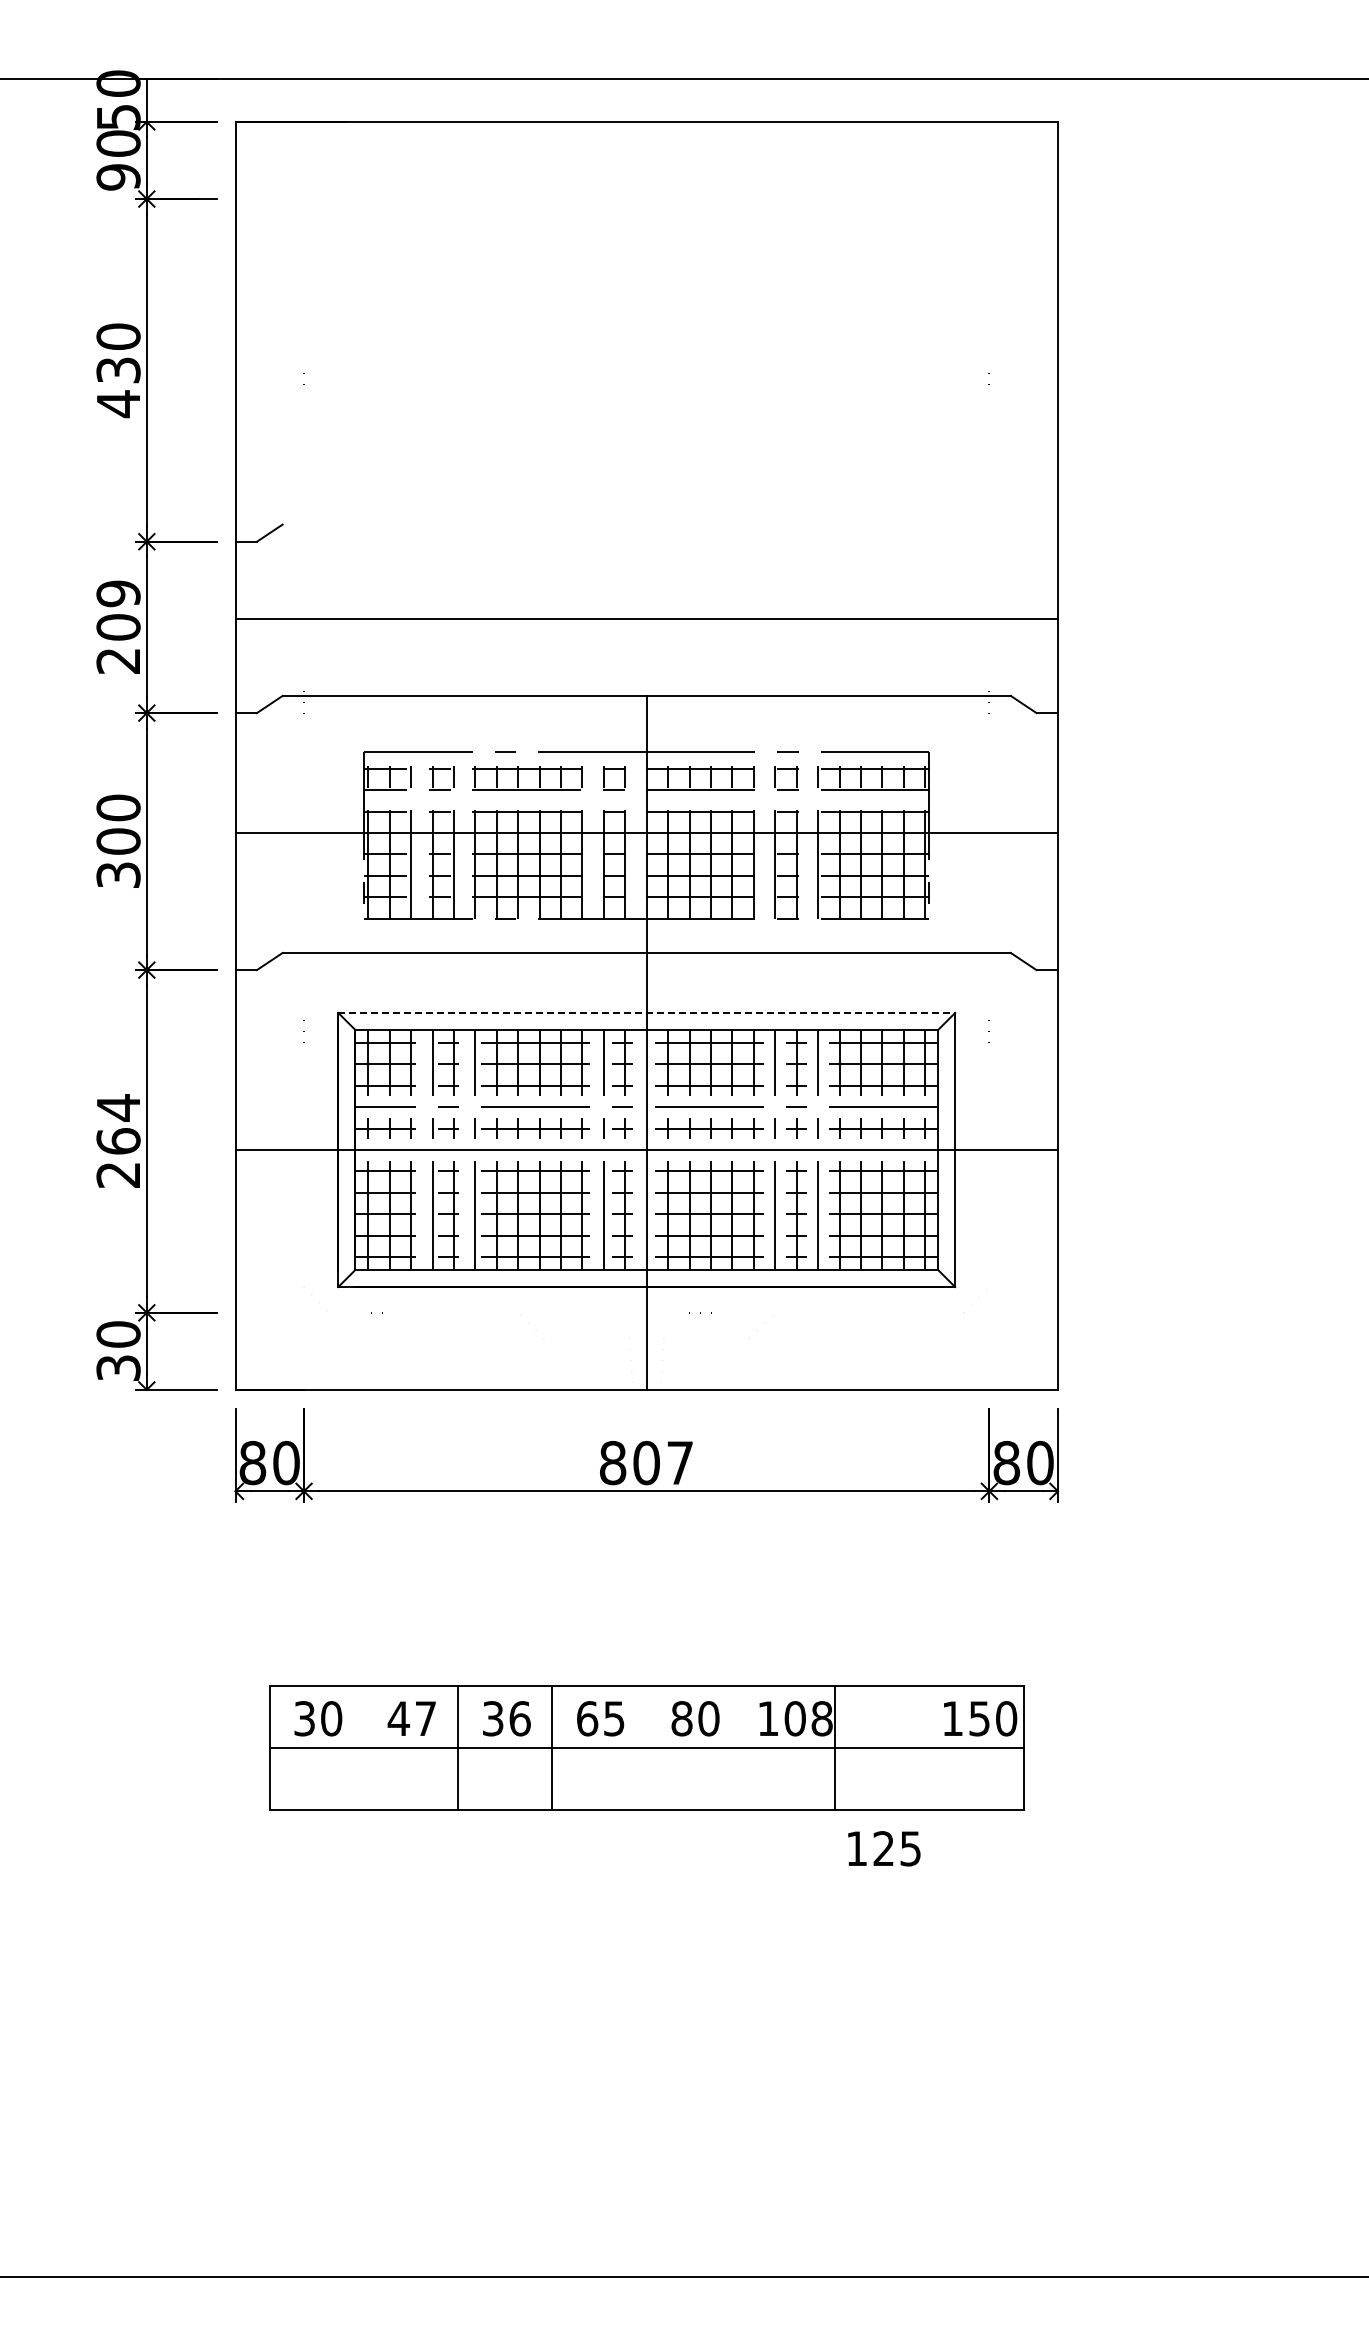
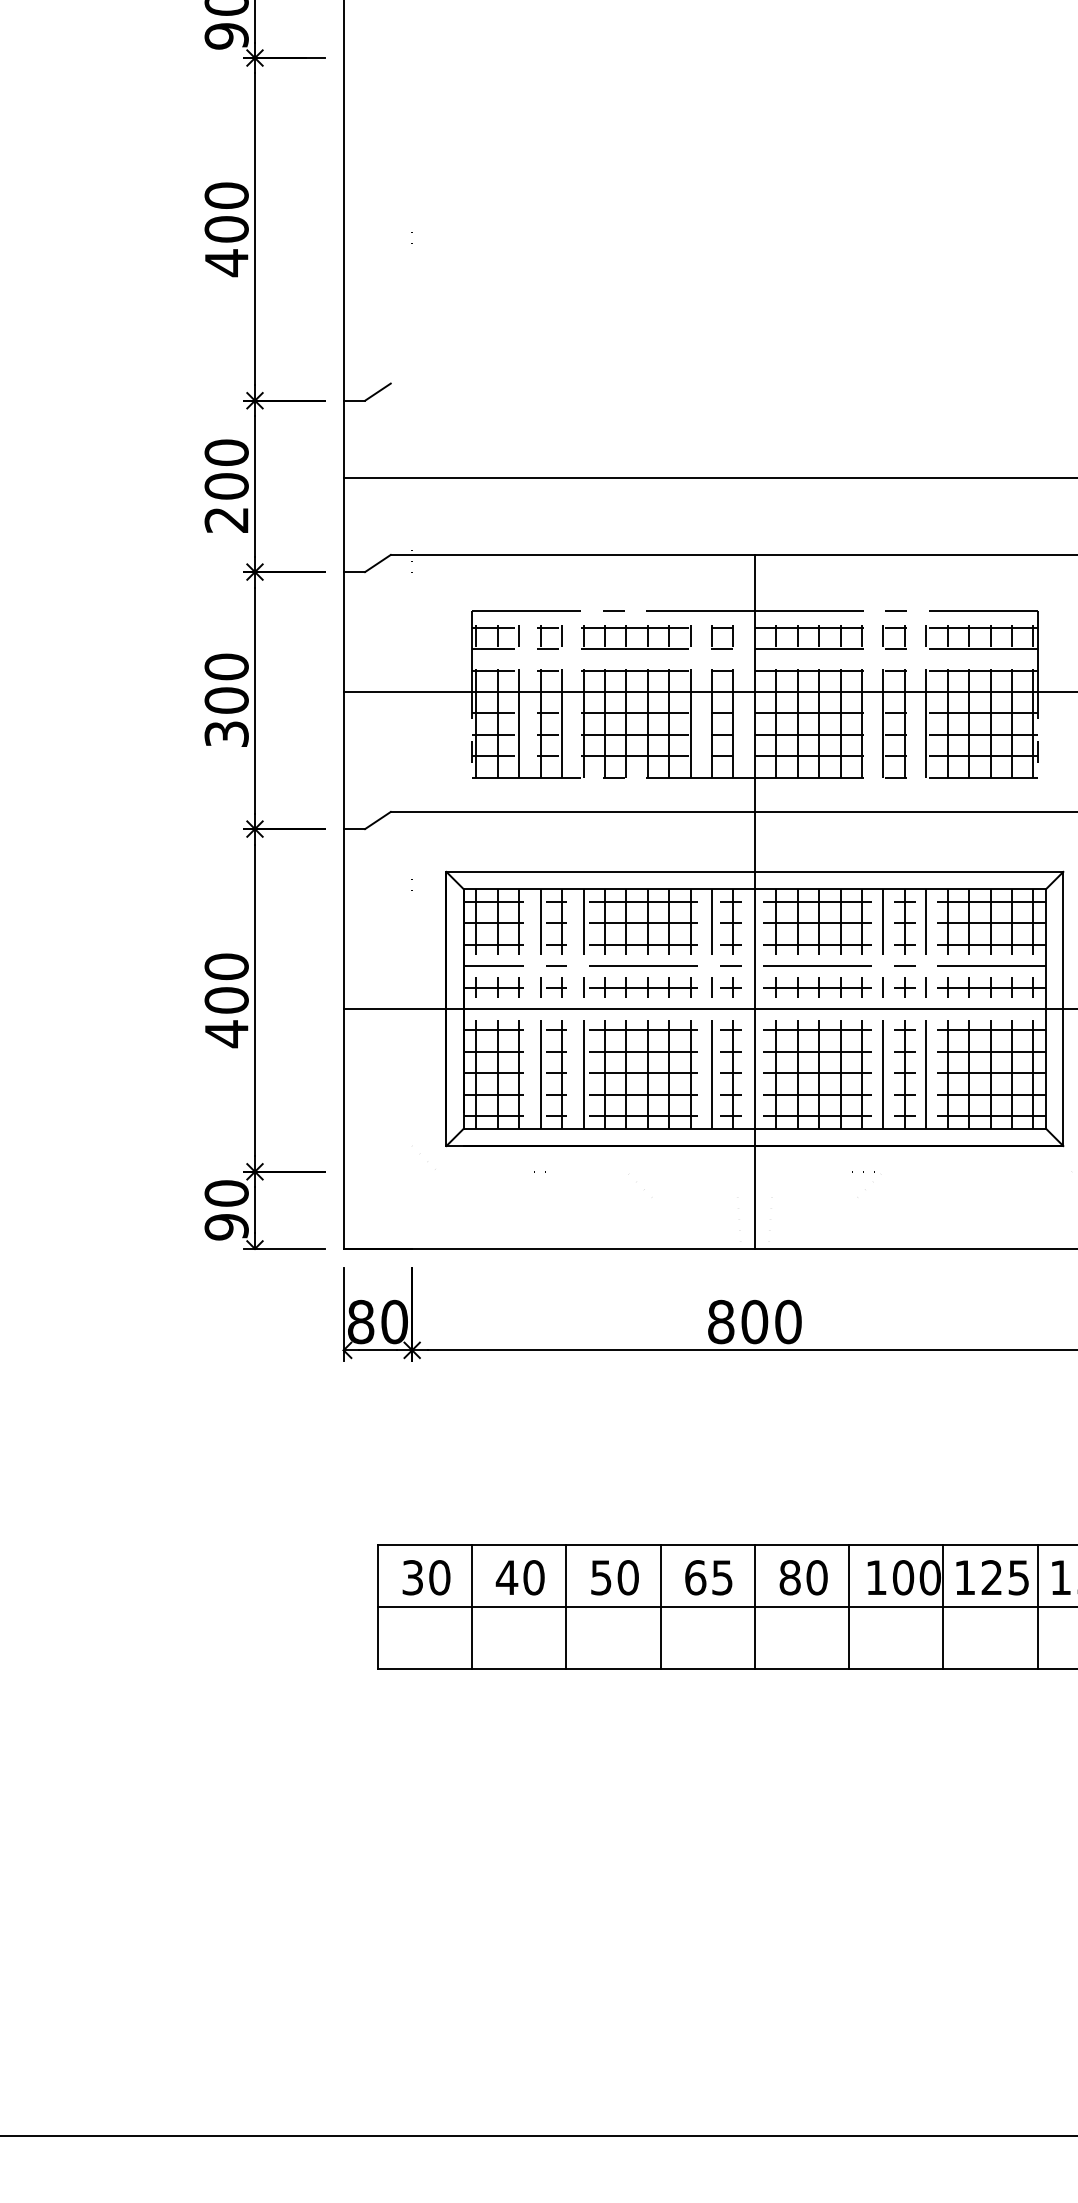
text: (118, 370) -> (226, 229), 430 -> 400
text: (118, 593) -> (226, 452), 209 -> 200
line: (647, 1012) -> (755, 871), dashed -> solid
text: (118, 1141) -> (226, 1000), 264 -> 400
text: (118, 1368) -> (226, 1227), 30 -> 90
text: (680, 1462) -> (788, 1321), 807 -> 800
text: (425, 1718) -> (533, 1577), 47 -> 40
text: (506, 1718) -> (614, 1577), 36 -> 50
text: (821, 1718) -> (929, 1577), 108 -> 100
line: (364, 1747) -> (472, 1606), added
line: (646, 1747) -> (754, 1606), added
line: (740, 1747) -> (848, 1606), added
line: (929, 1747) -> (1037, 1606), added
text: (884, 1848) -> (992, 1577), moved

